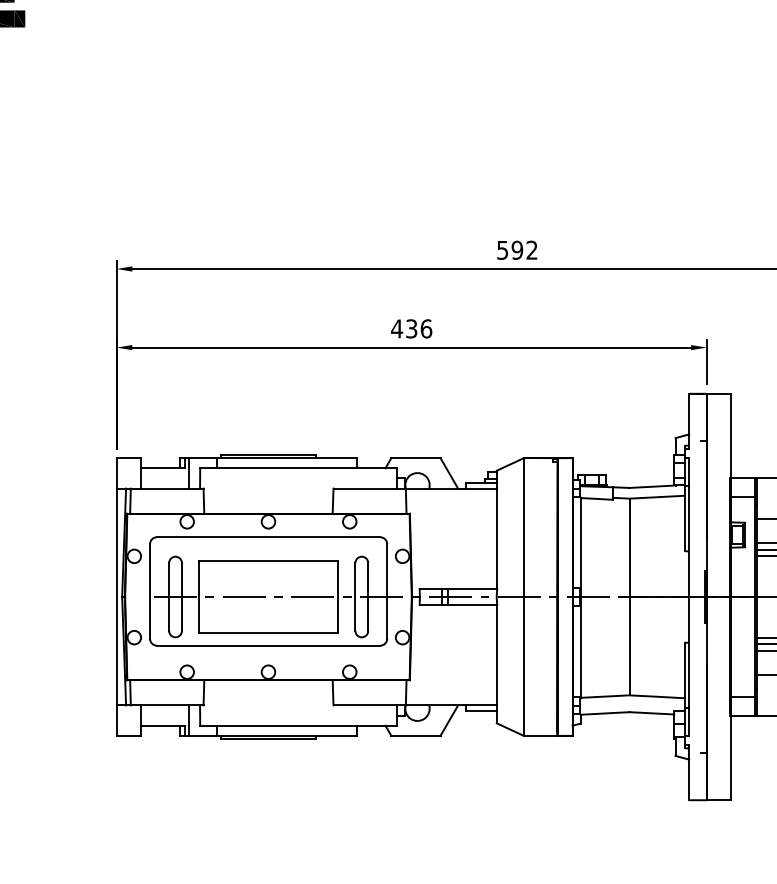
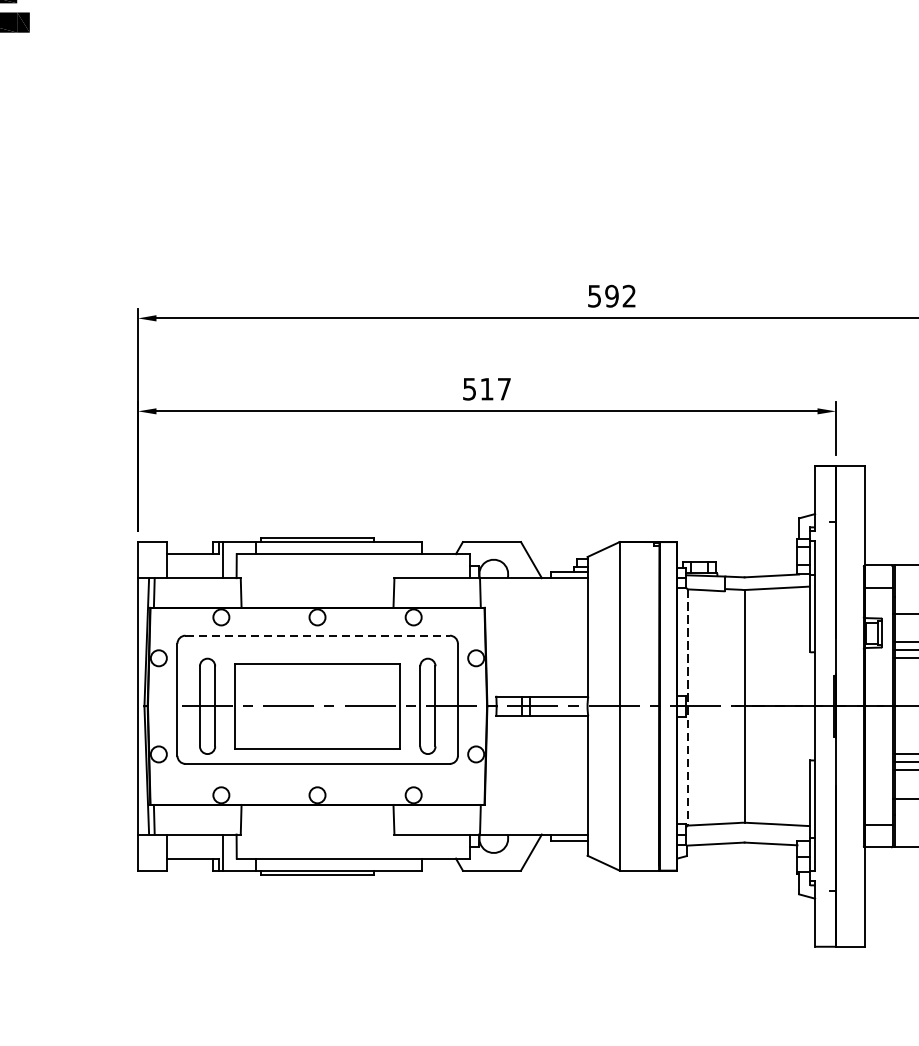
text: (411, 328) -> (486, 388), 436 -> 517
line: (268, 537) -> (317, 635), solid -> dashed
line: (581, 597) -> (687, 706), solid -> dashed

